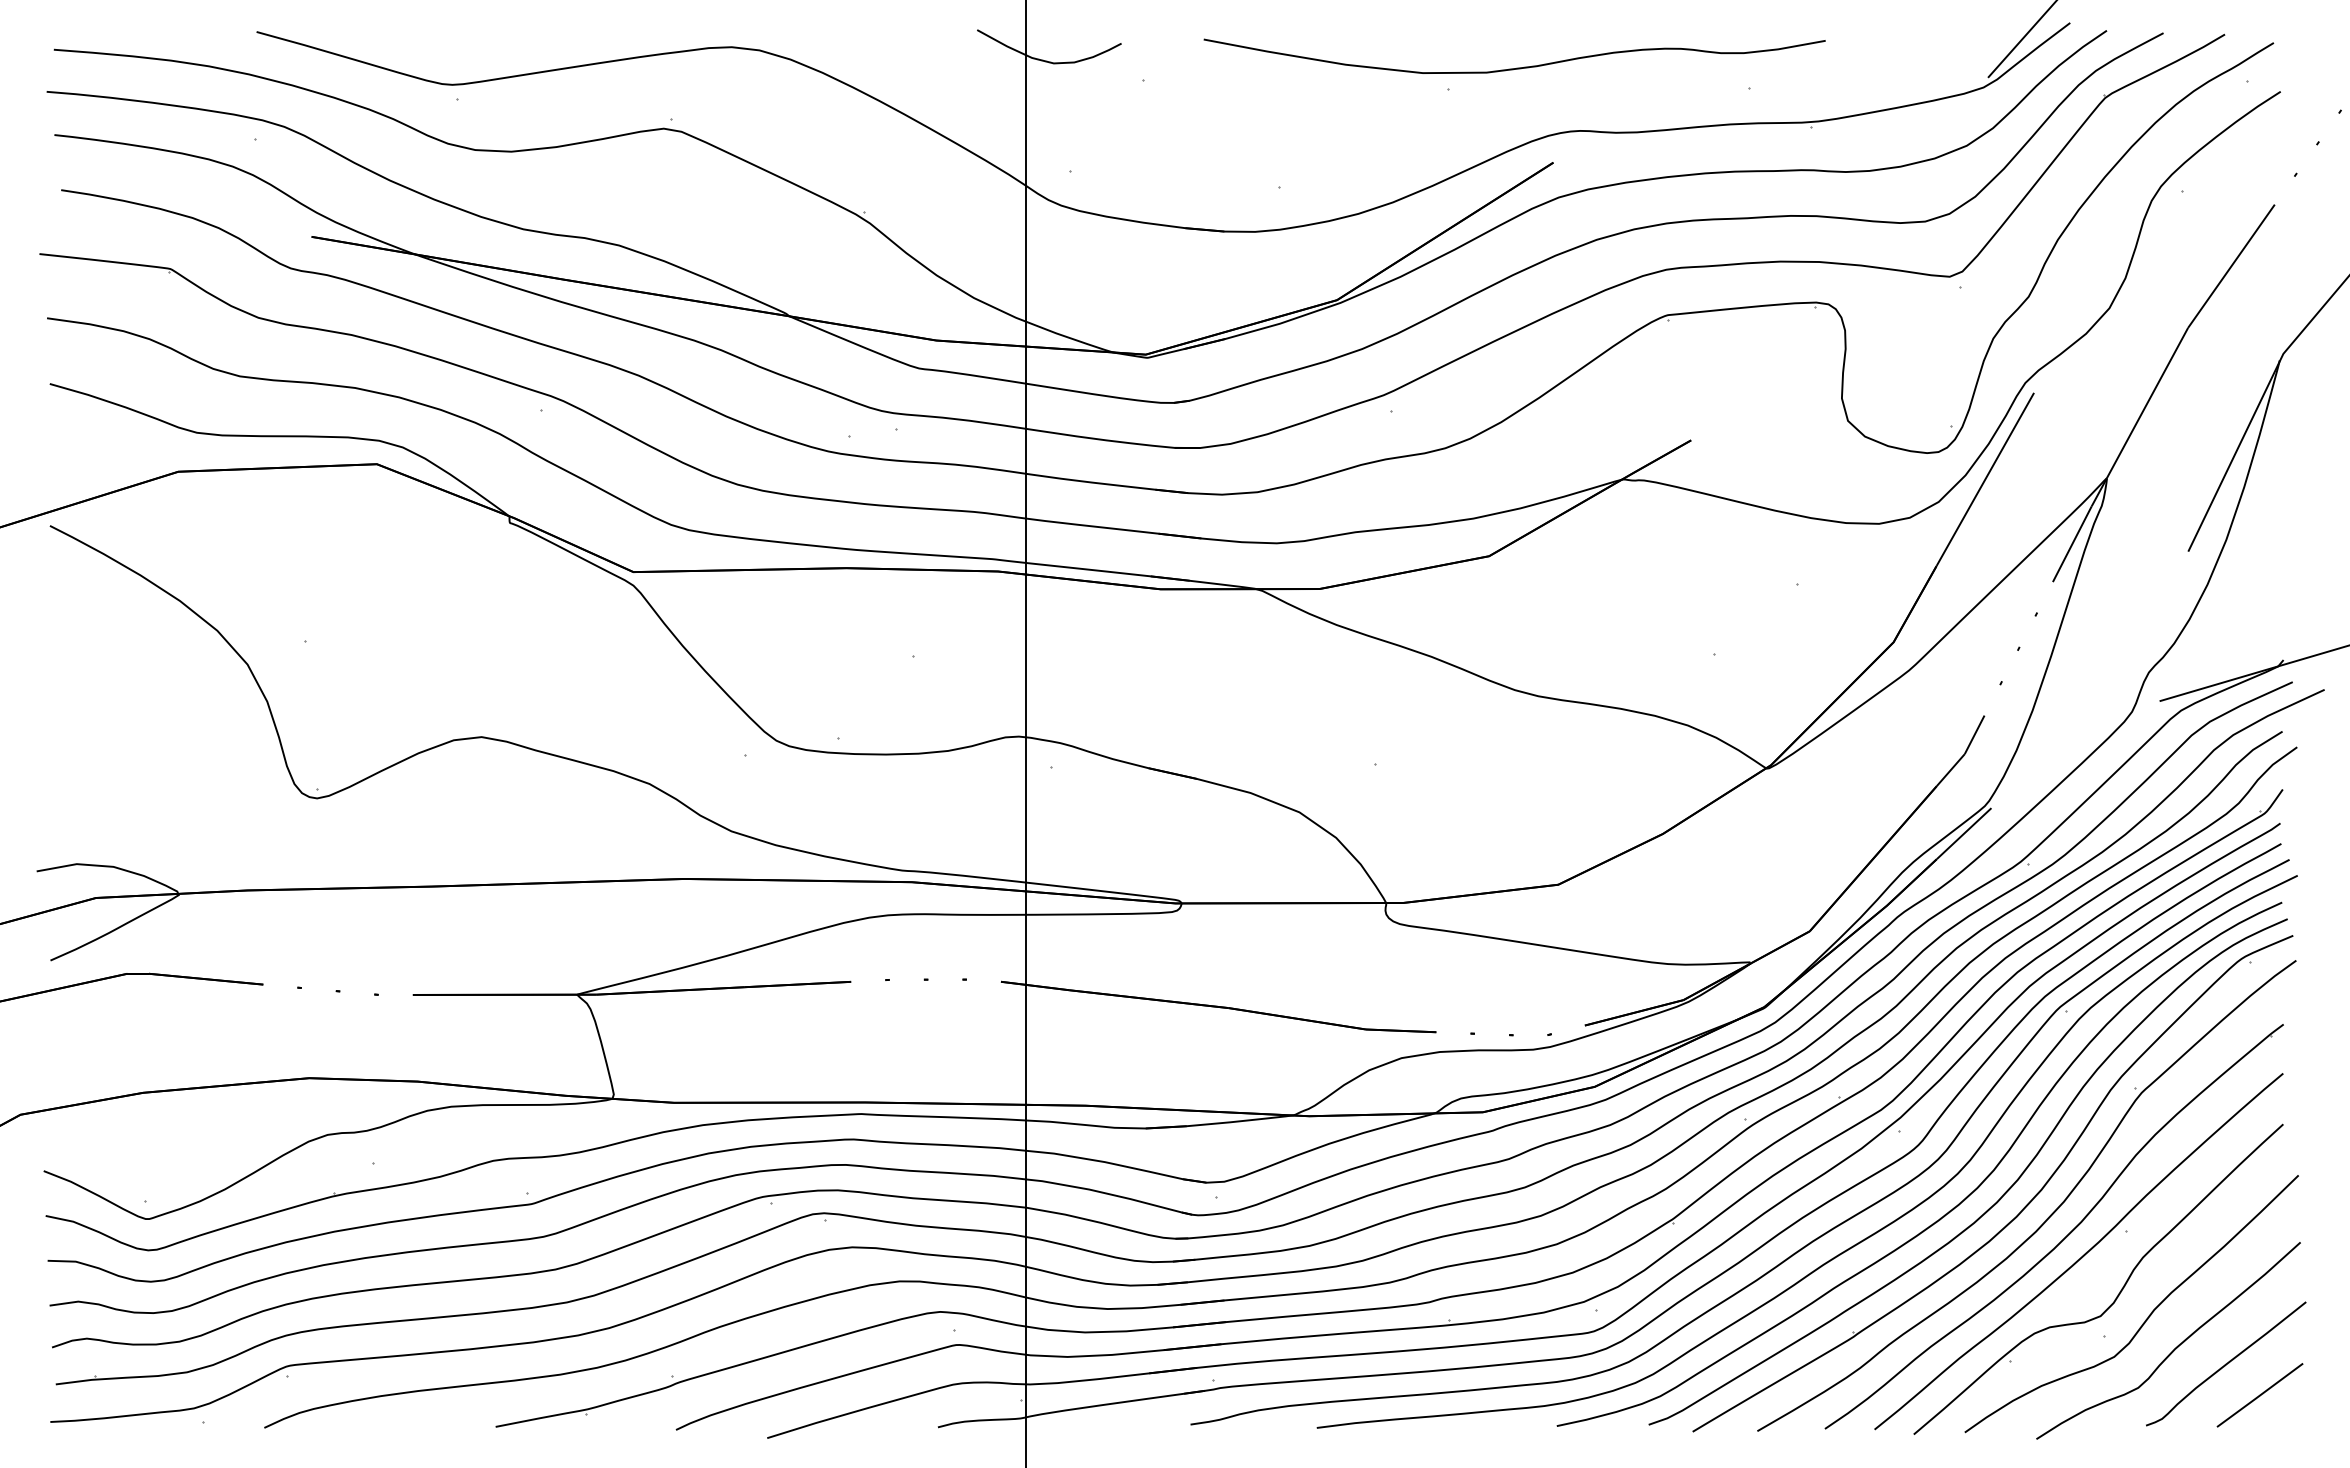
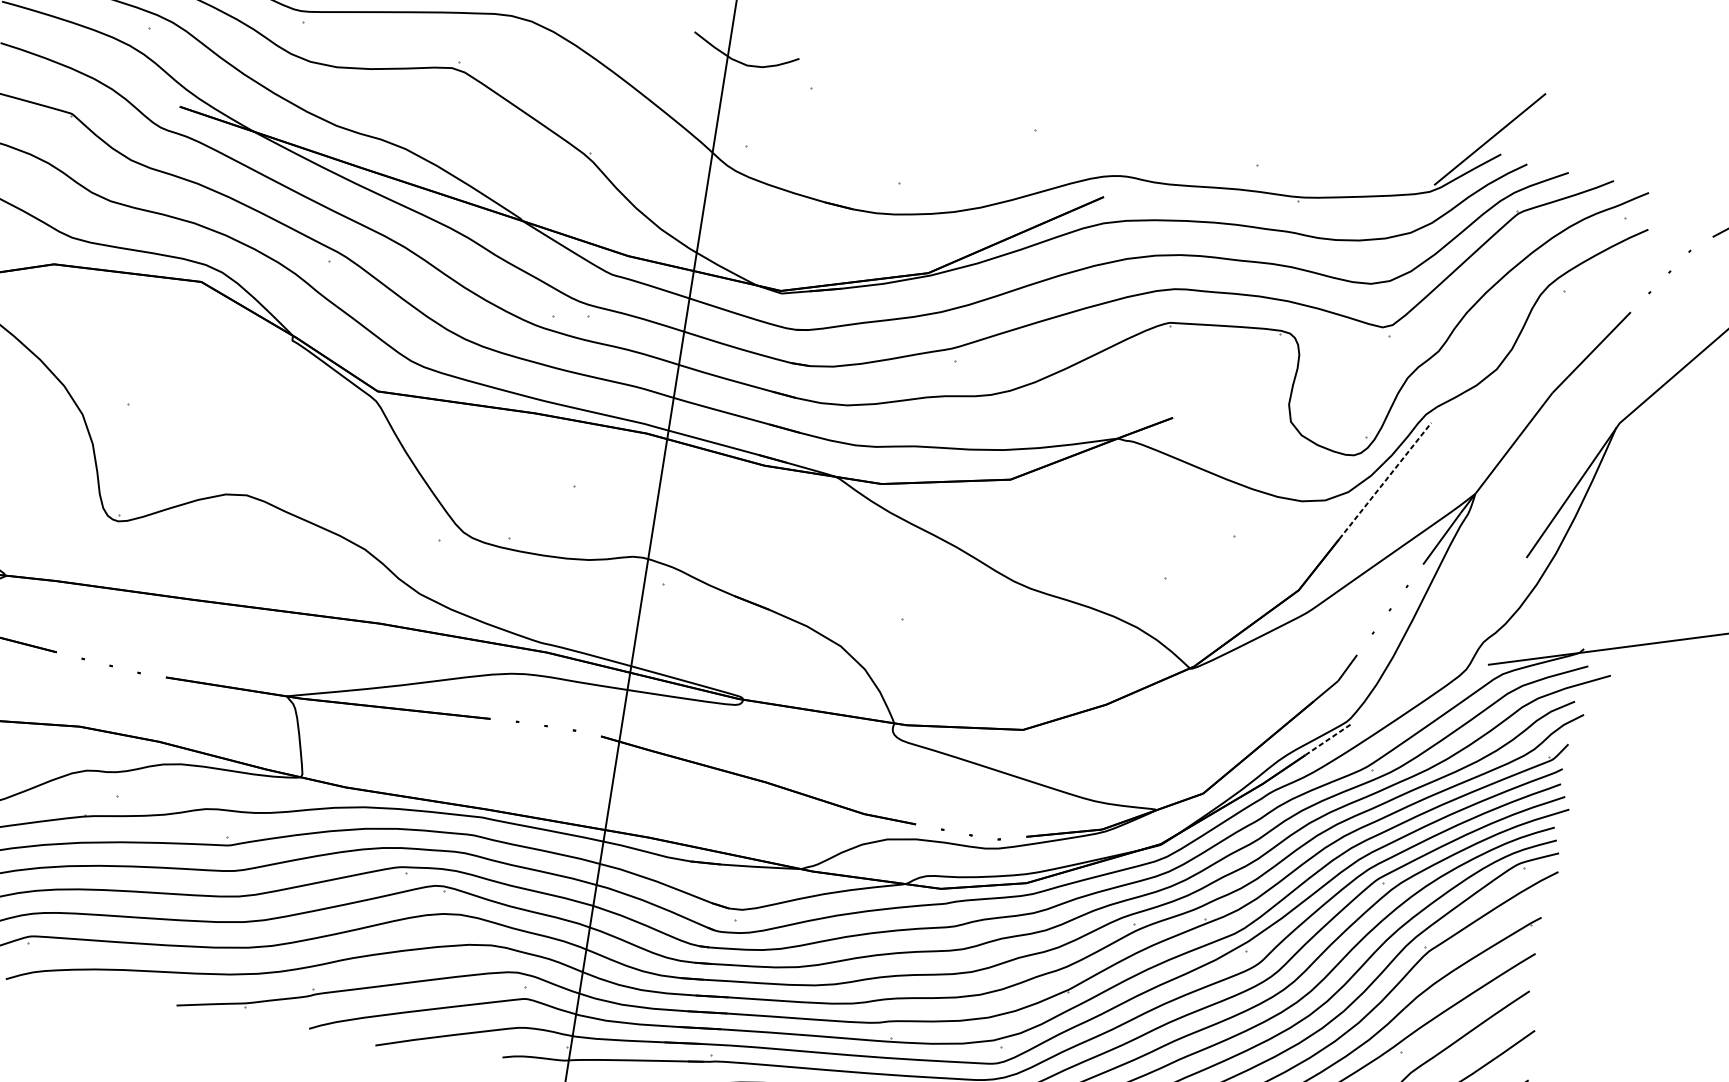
curve: (1516, 67) -> (1087, 122), removed
line: (1985, 479) -> (1385, 481), solid -> dashed
line: (1964, 833) -> (1328, 739), solid -> dashed

